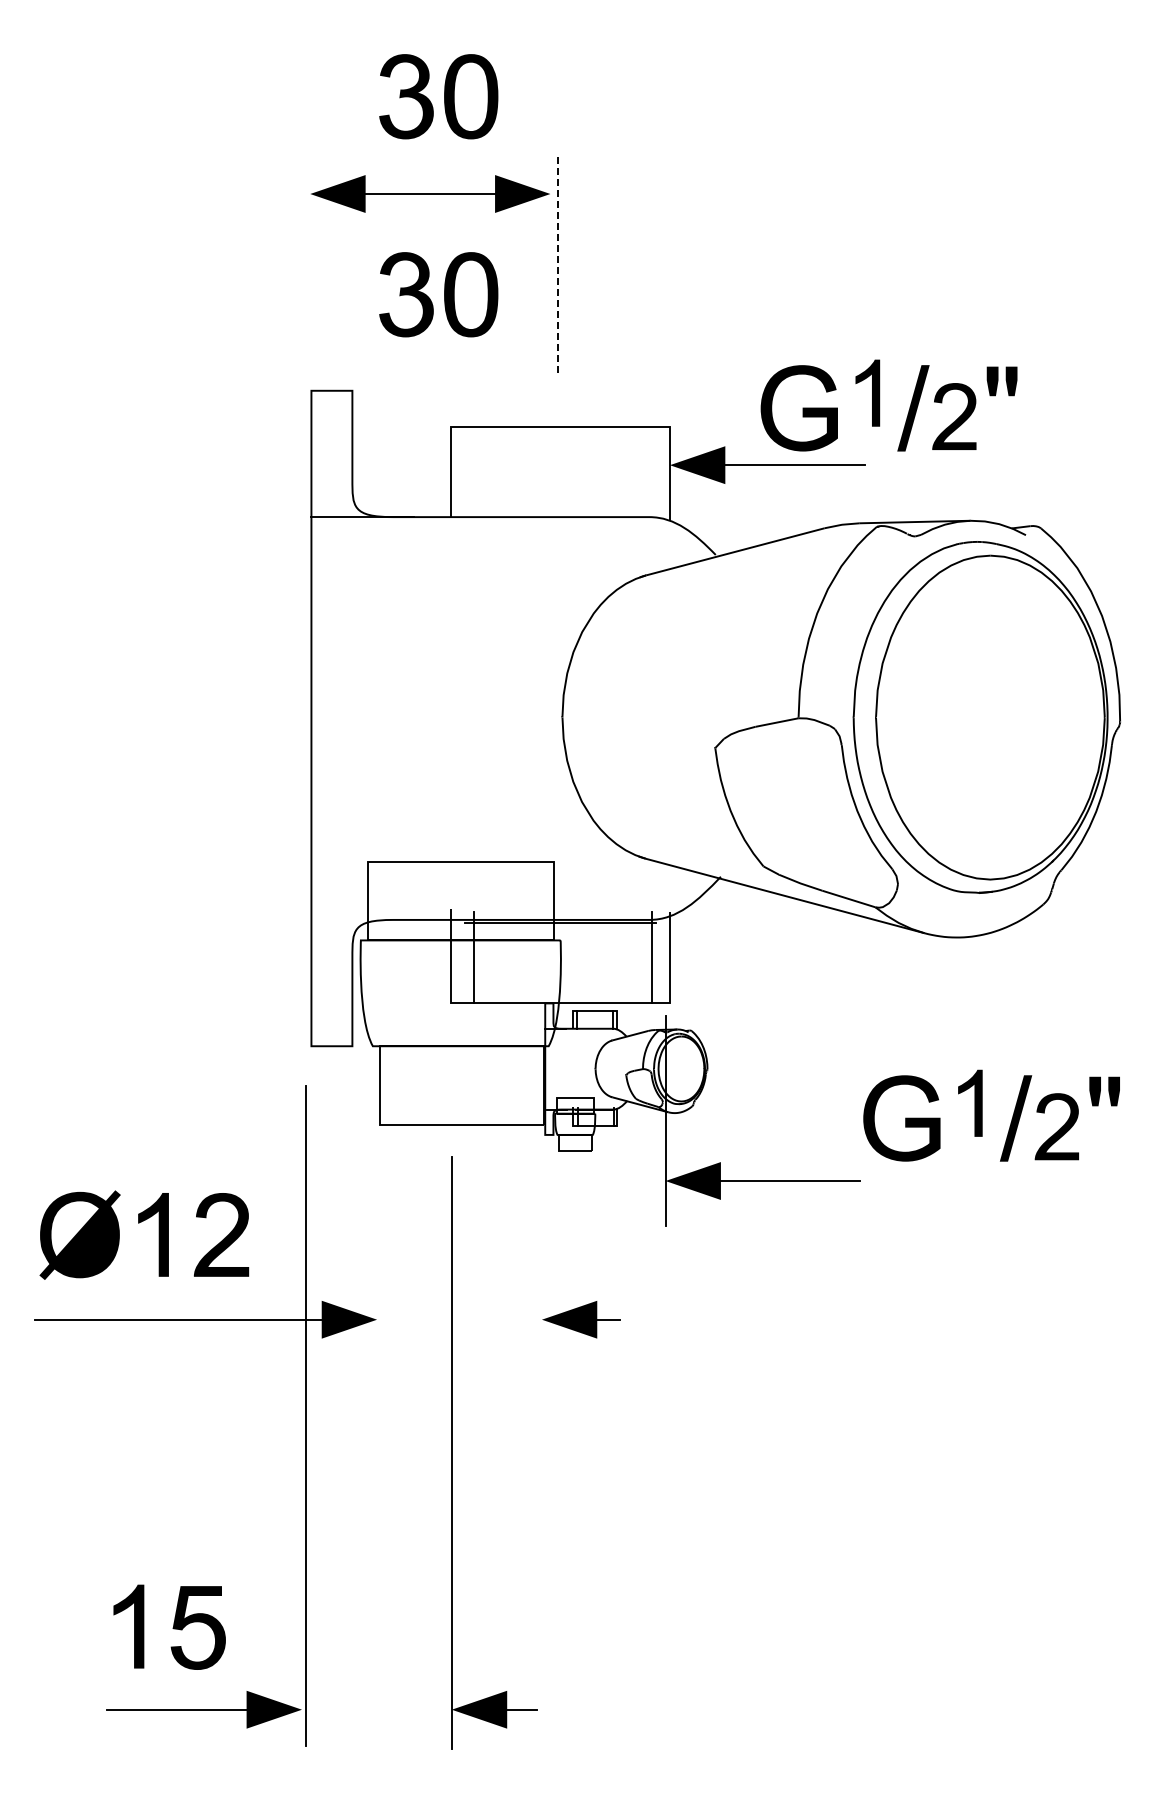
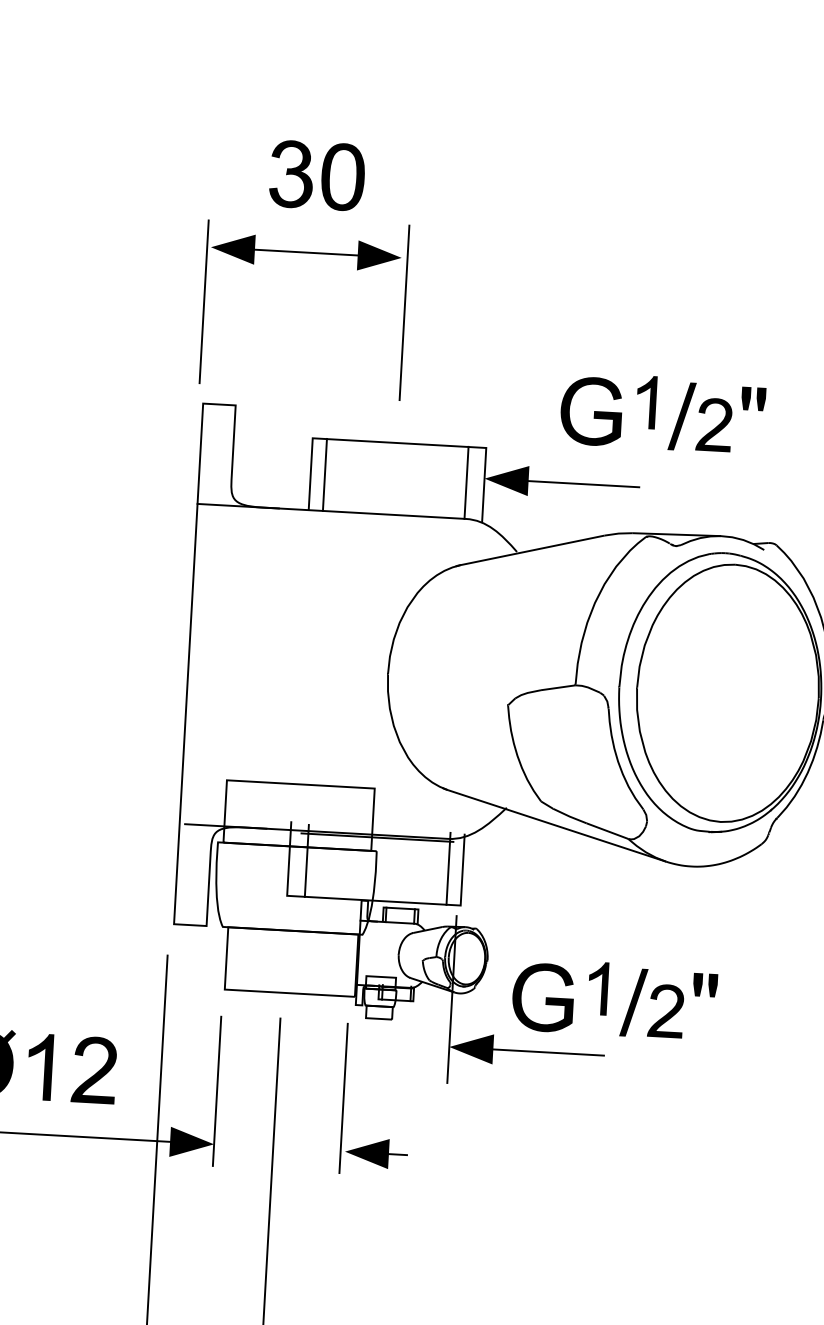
line: (305, 262) -> (204, 301), added
line: (557, 262) -> (404, 312), dashed -> solid
part: (438, 294) -> (308, 332), removed
part: (880, 405) -> (656, 412), moved
line: (469, 471) -> (325, 474), added
line: (647, 471) -> (466, 482), added
line: (369, 919) -> (225, 826), added
part: (982, 1115) -> (607, 998), moved
line: (377, 1252) -> (217, 1090), added
line: (536, 1252) -> (343, 1098), added

